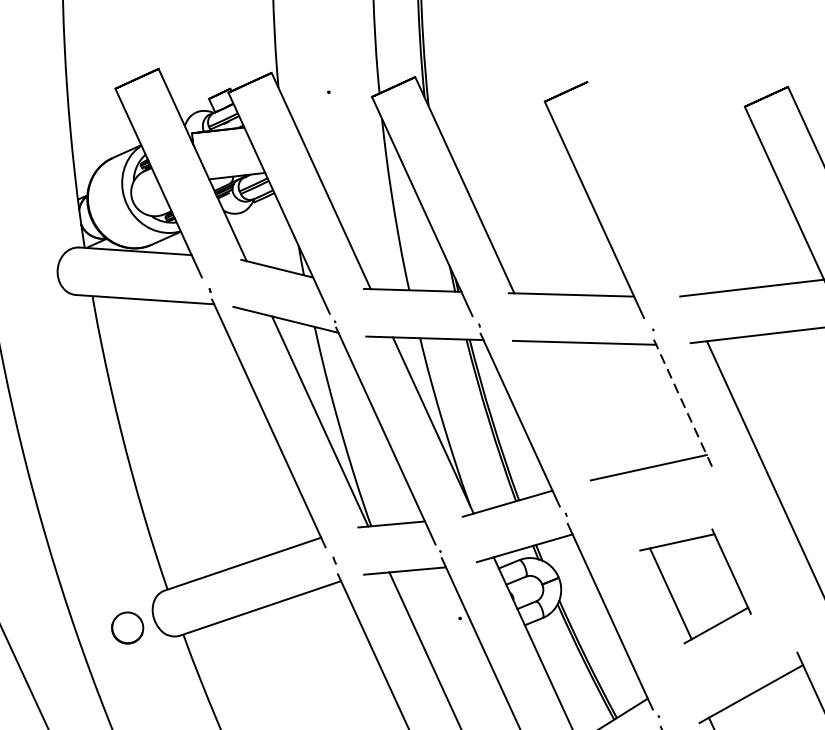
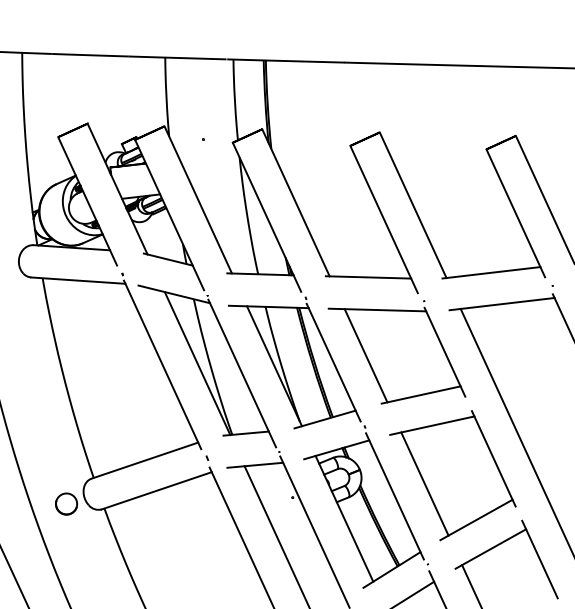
line: (636, 189) -> (412, 205), added
line: (683, 405) -> (444, 352), dashed -> solid
line: (567, 409) -> (365, 355), added
part: (694, 586) -> (452, 475), size x1.67

